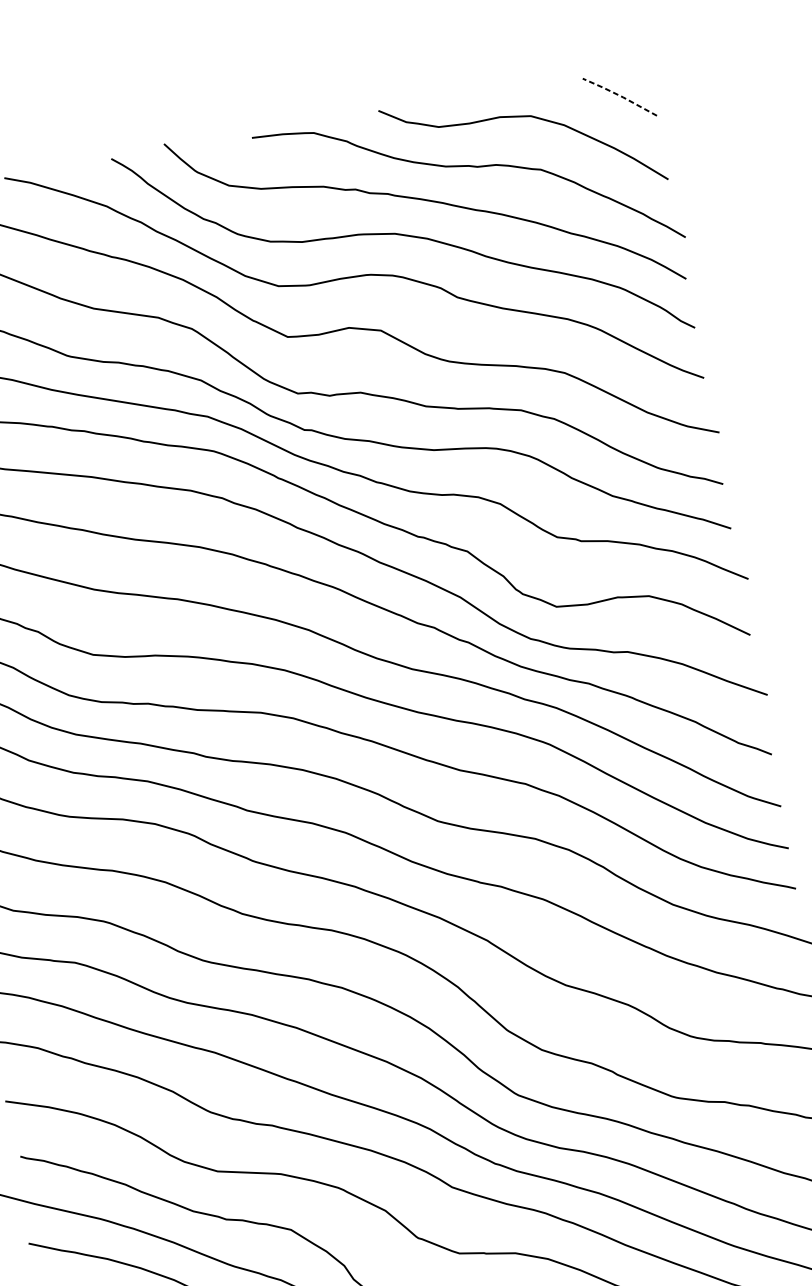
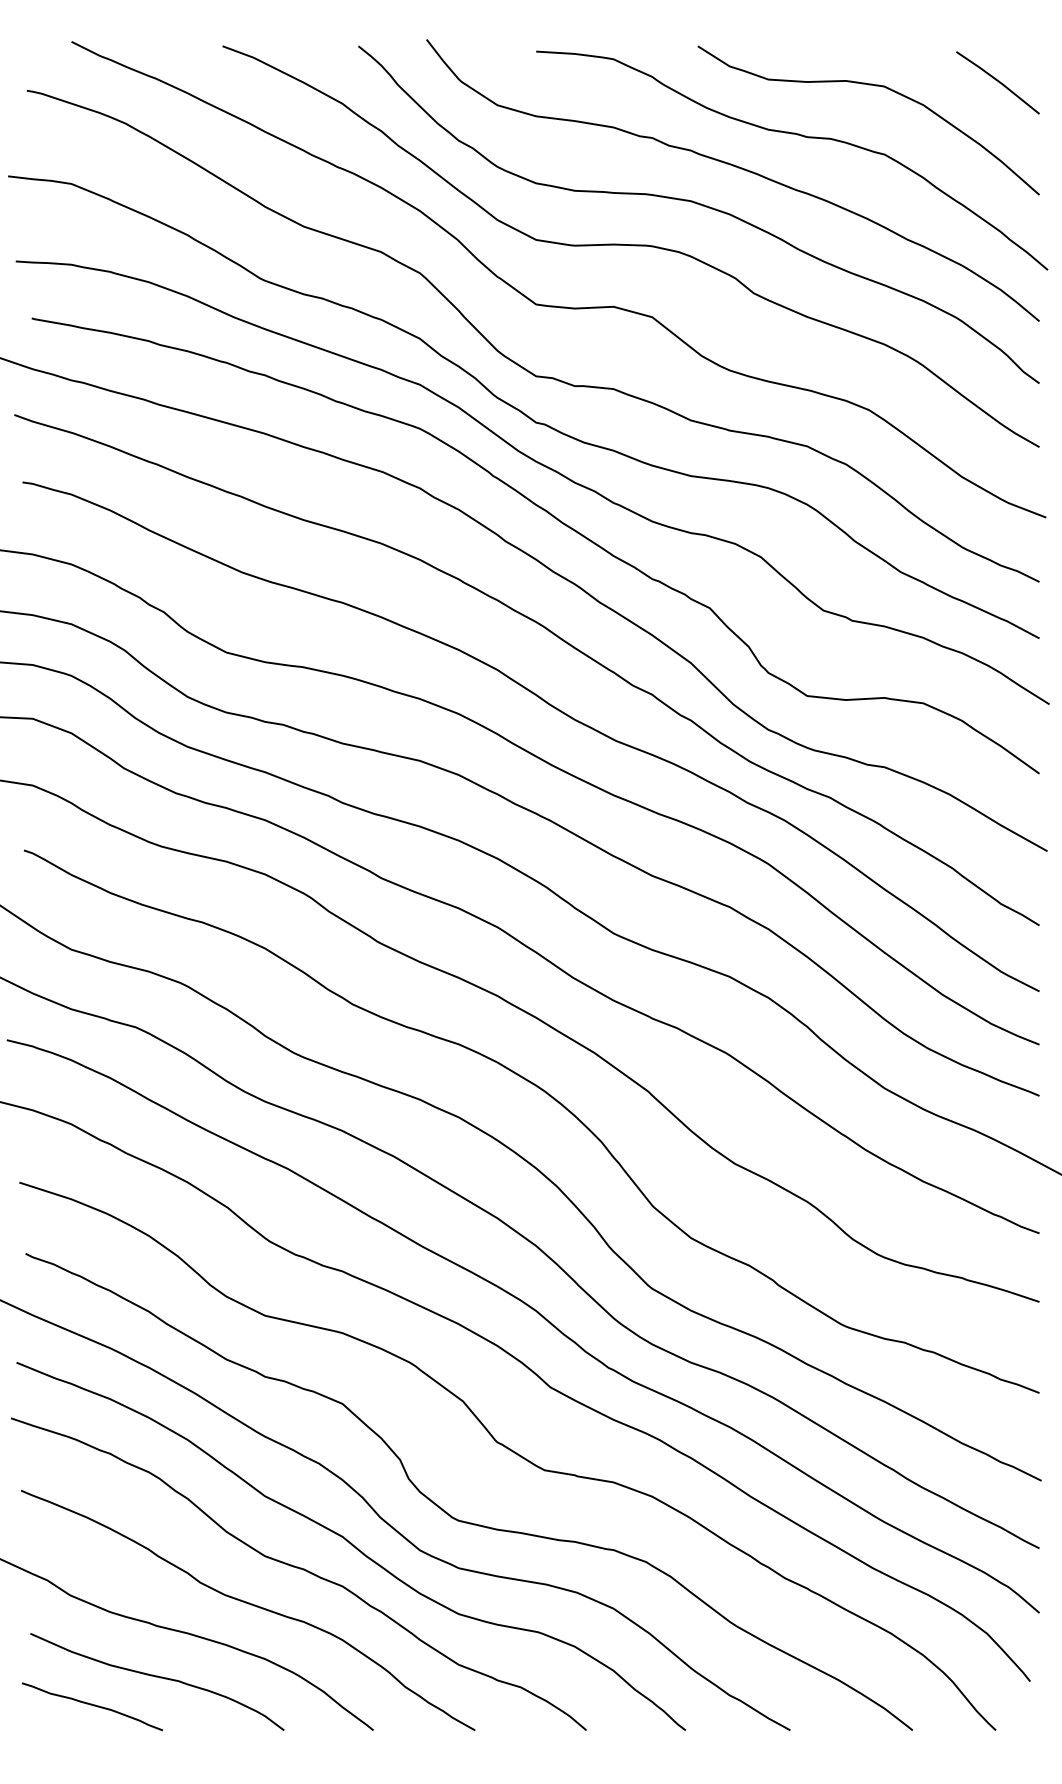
line: (620, 96) -> (998, 81), dashed -> solid

